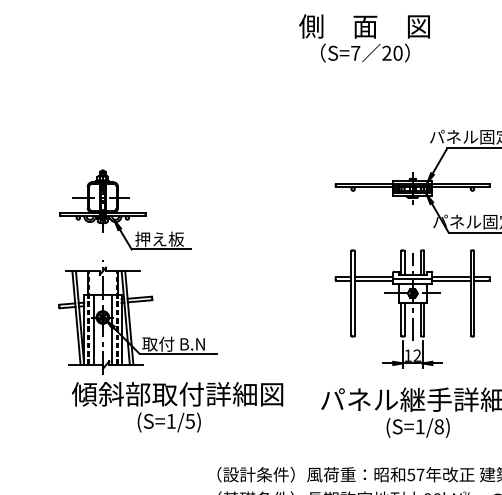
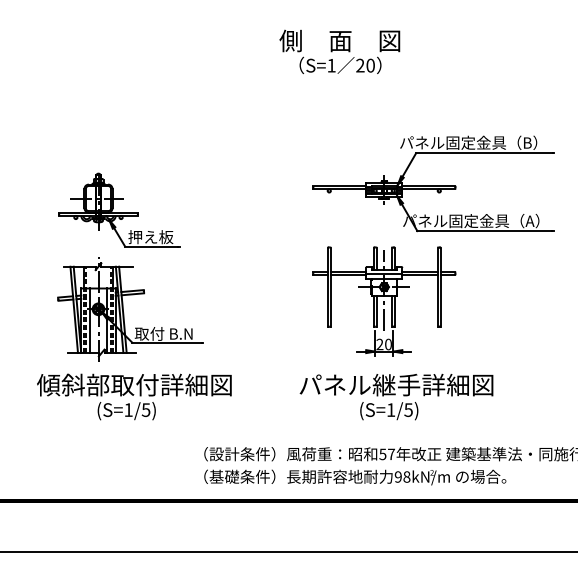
text: (355, 53) -> (331, 65), S=7 -> S=1
text: (411, 355) -> (383, 344), 12 -> 20
text: (177, 406) -> (134, 396), moved
text: (439, 426) -> (408, 409), (S=1/8) -> (S=1/5)

